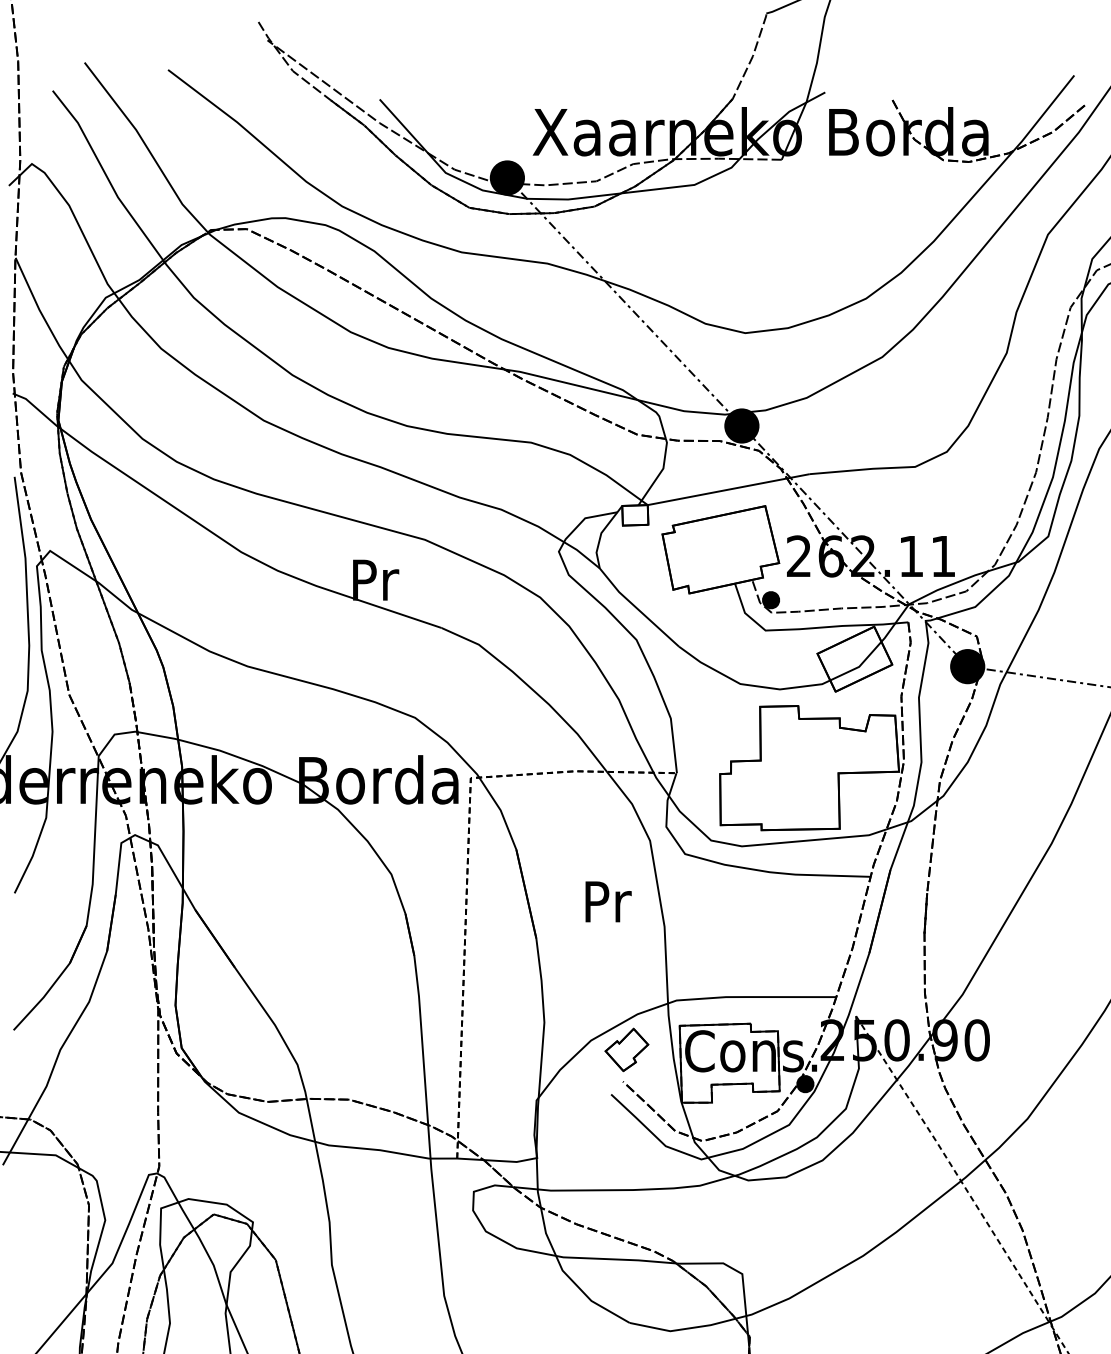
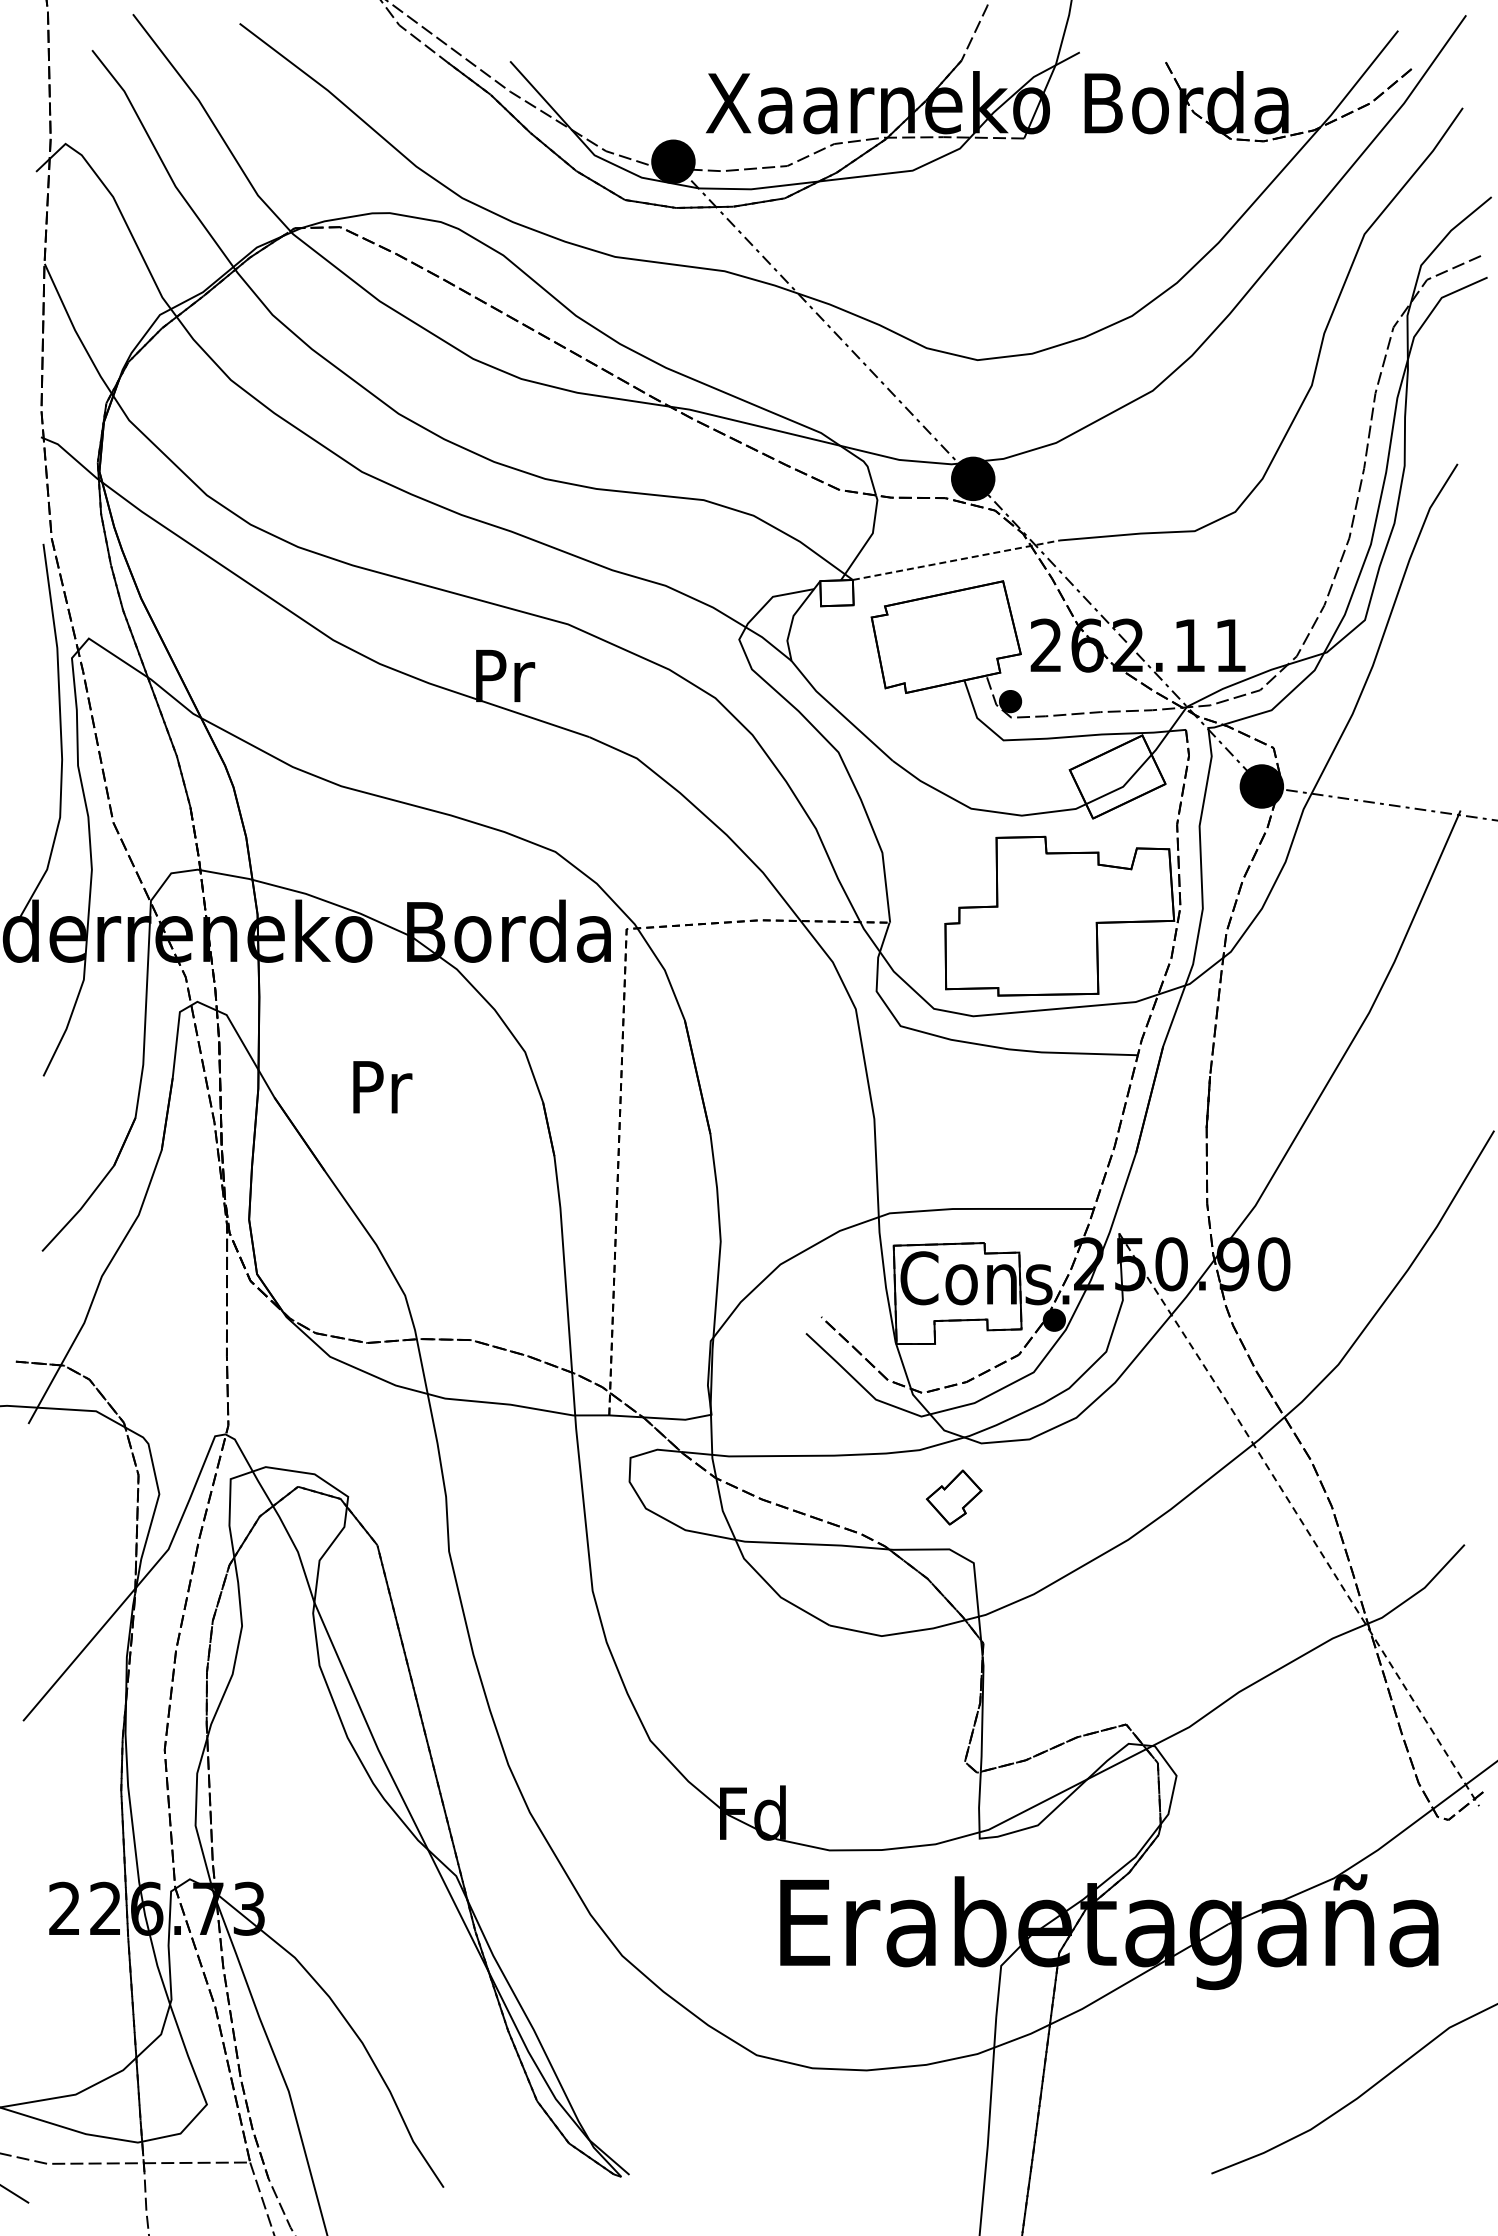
line: (728, 489) -> (956, 560), solid -> dashed
text: (608, 902) -> (382, 1087), moved
part: (627, 1049) -> (954, 1497), moved

